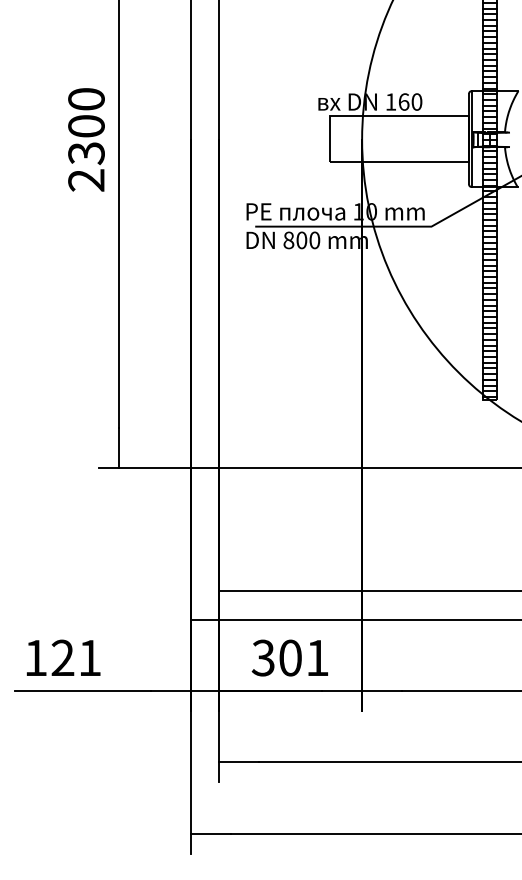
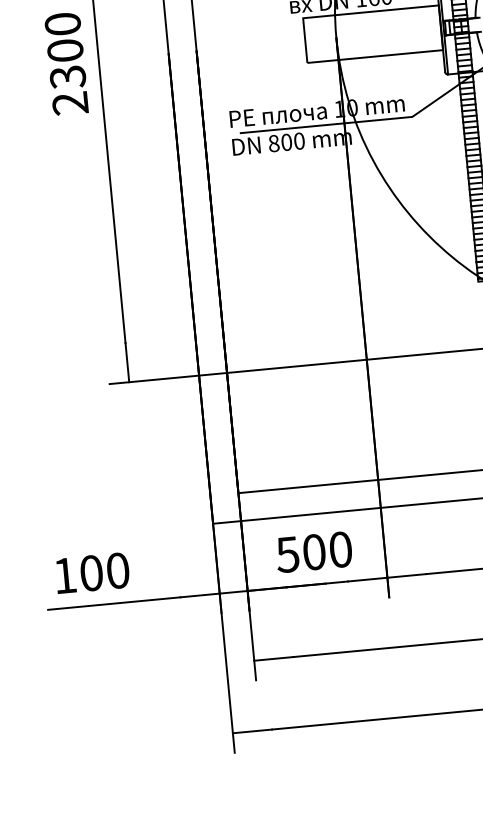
text: (76, 657) -> (104, 571), 121 -> 100
text: (290, 657) -> (314, 551), 301 -> 500

